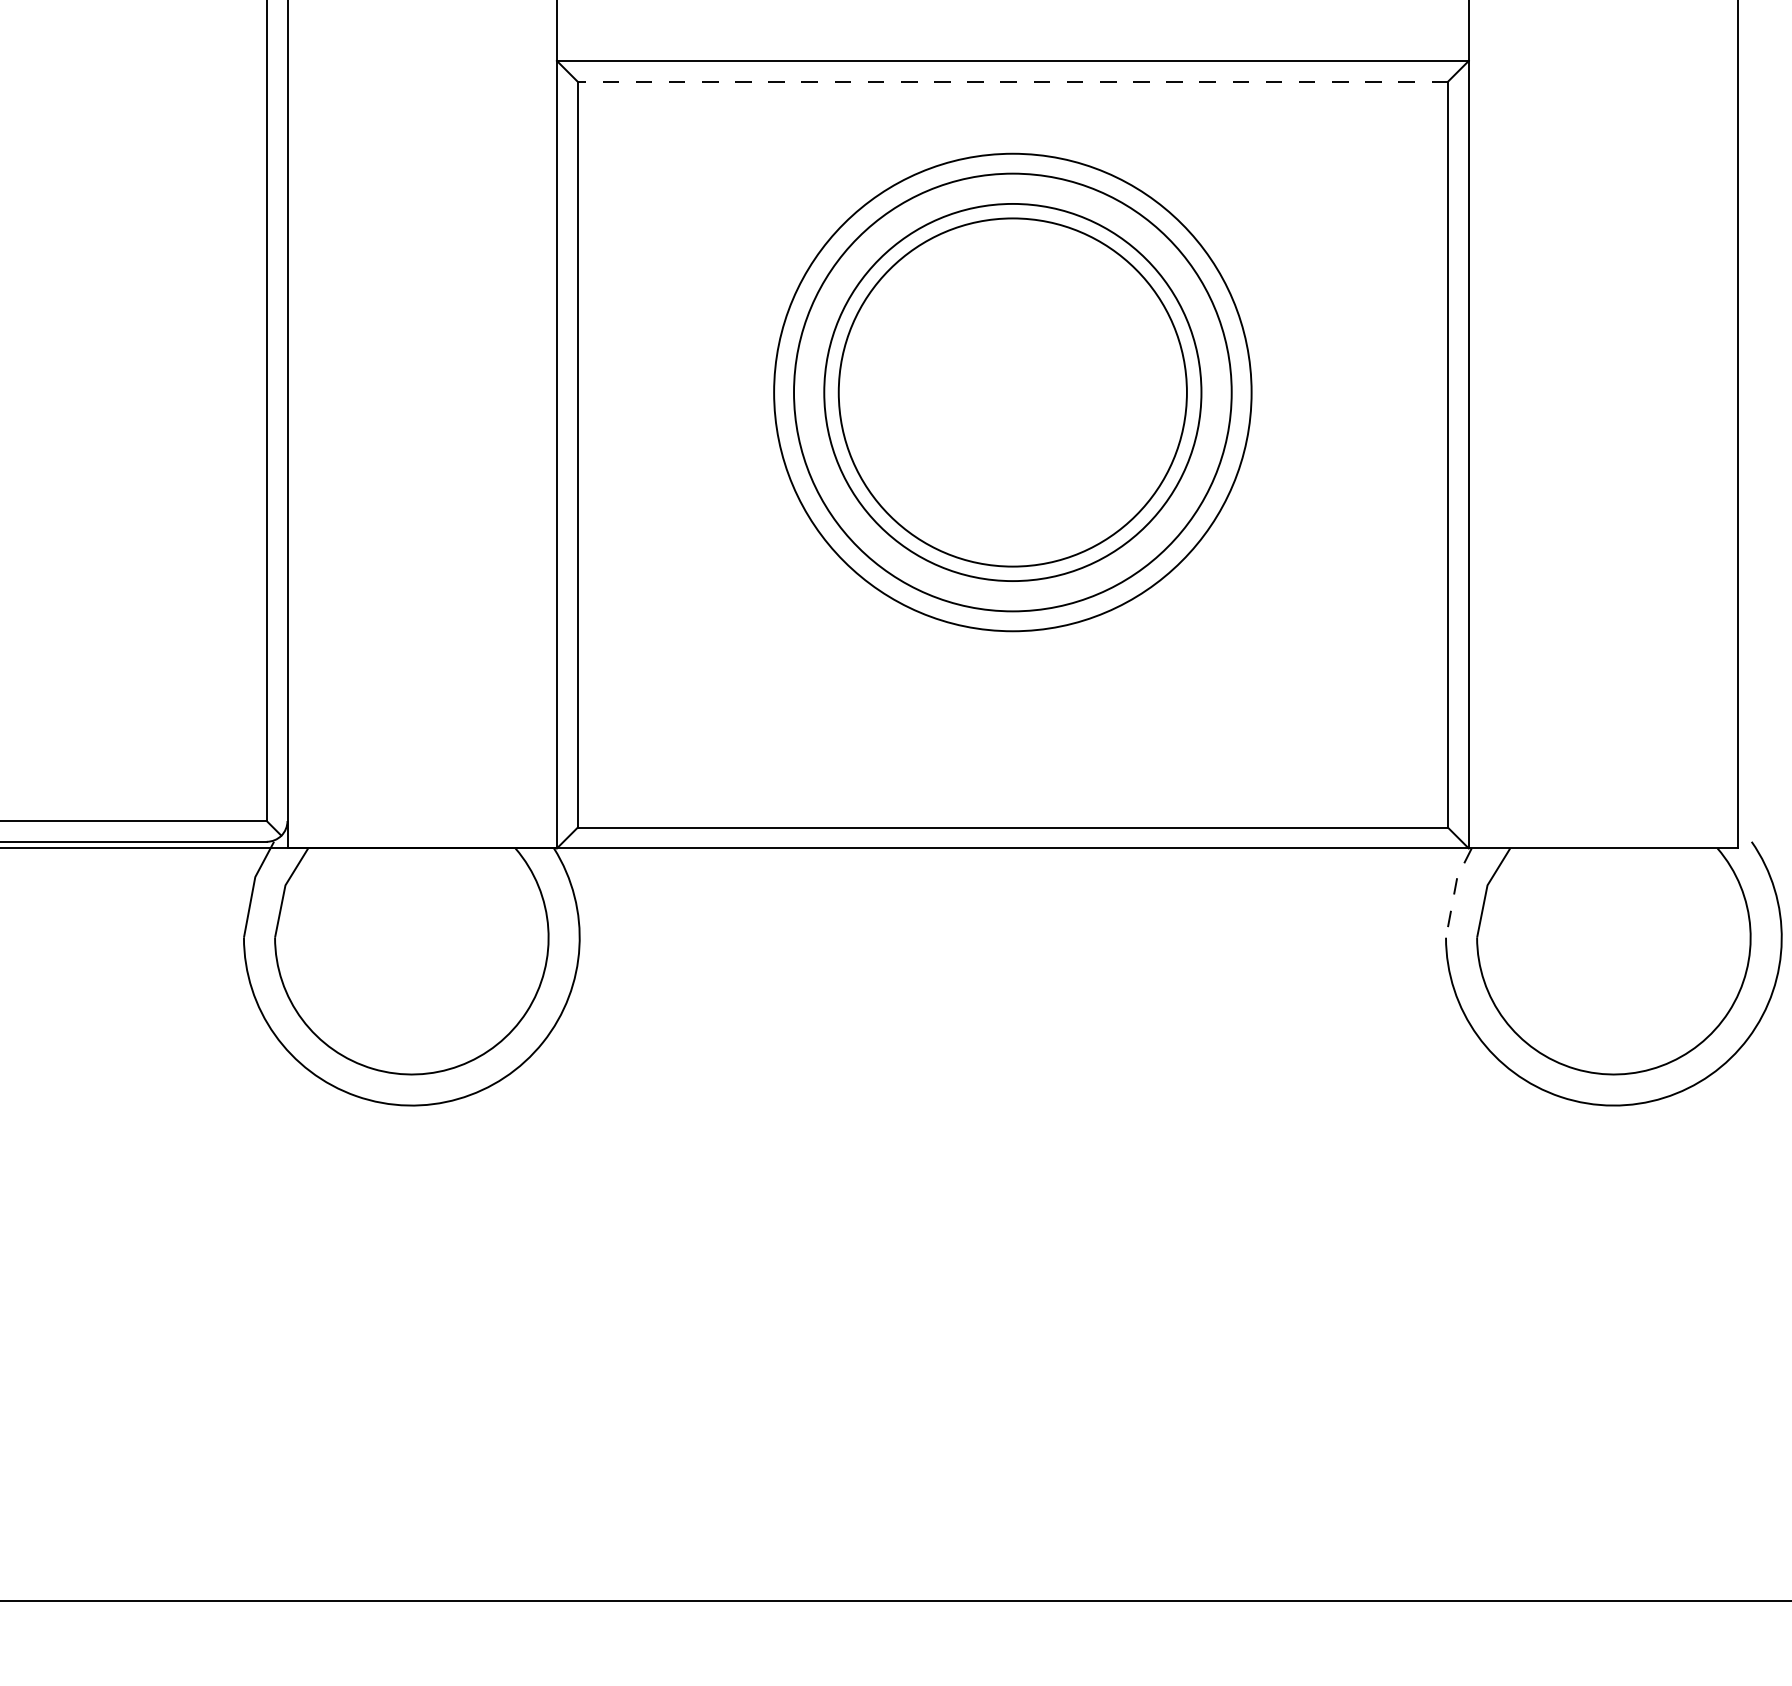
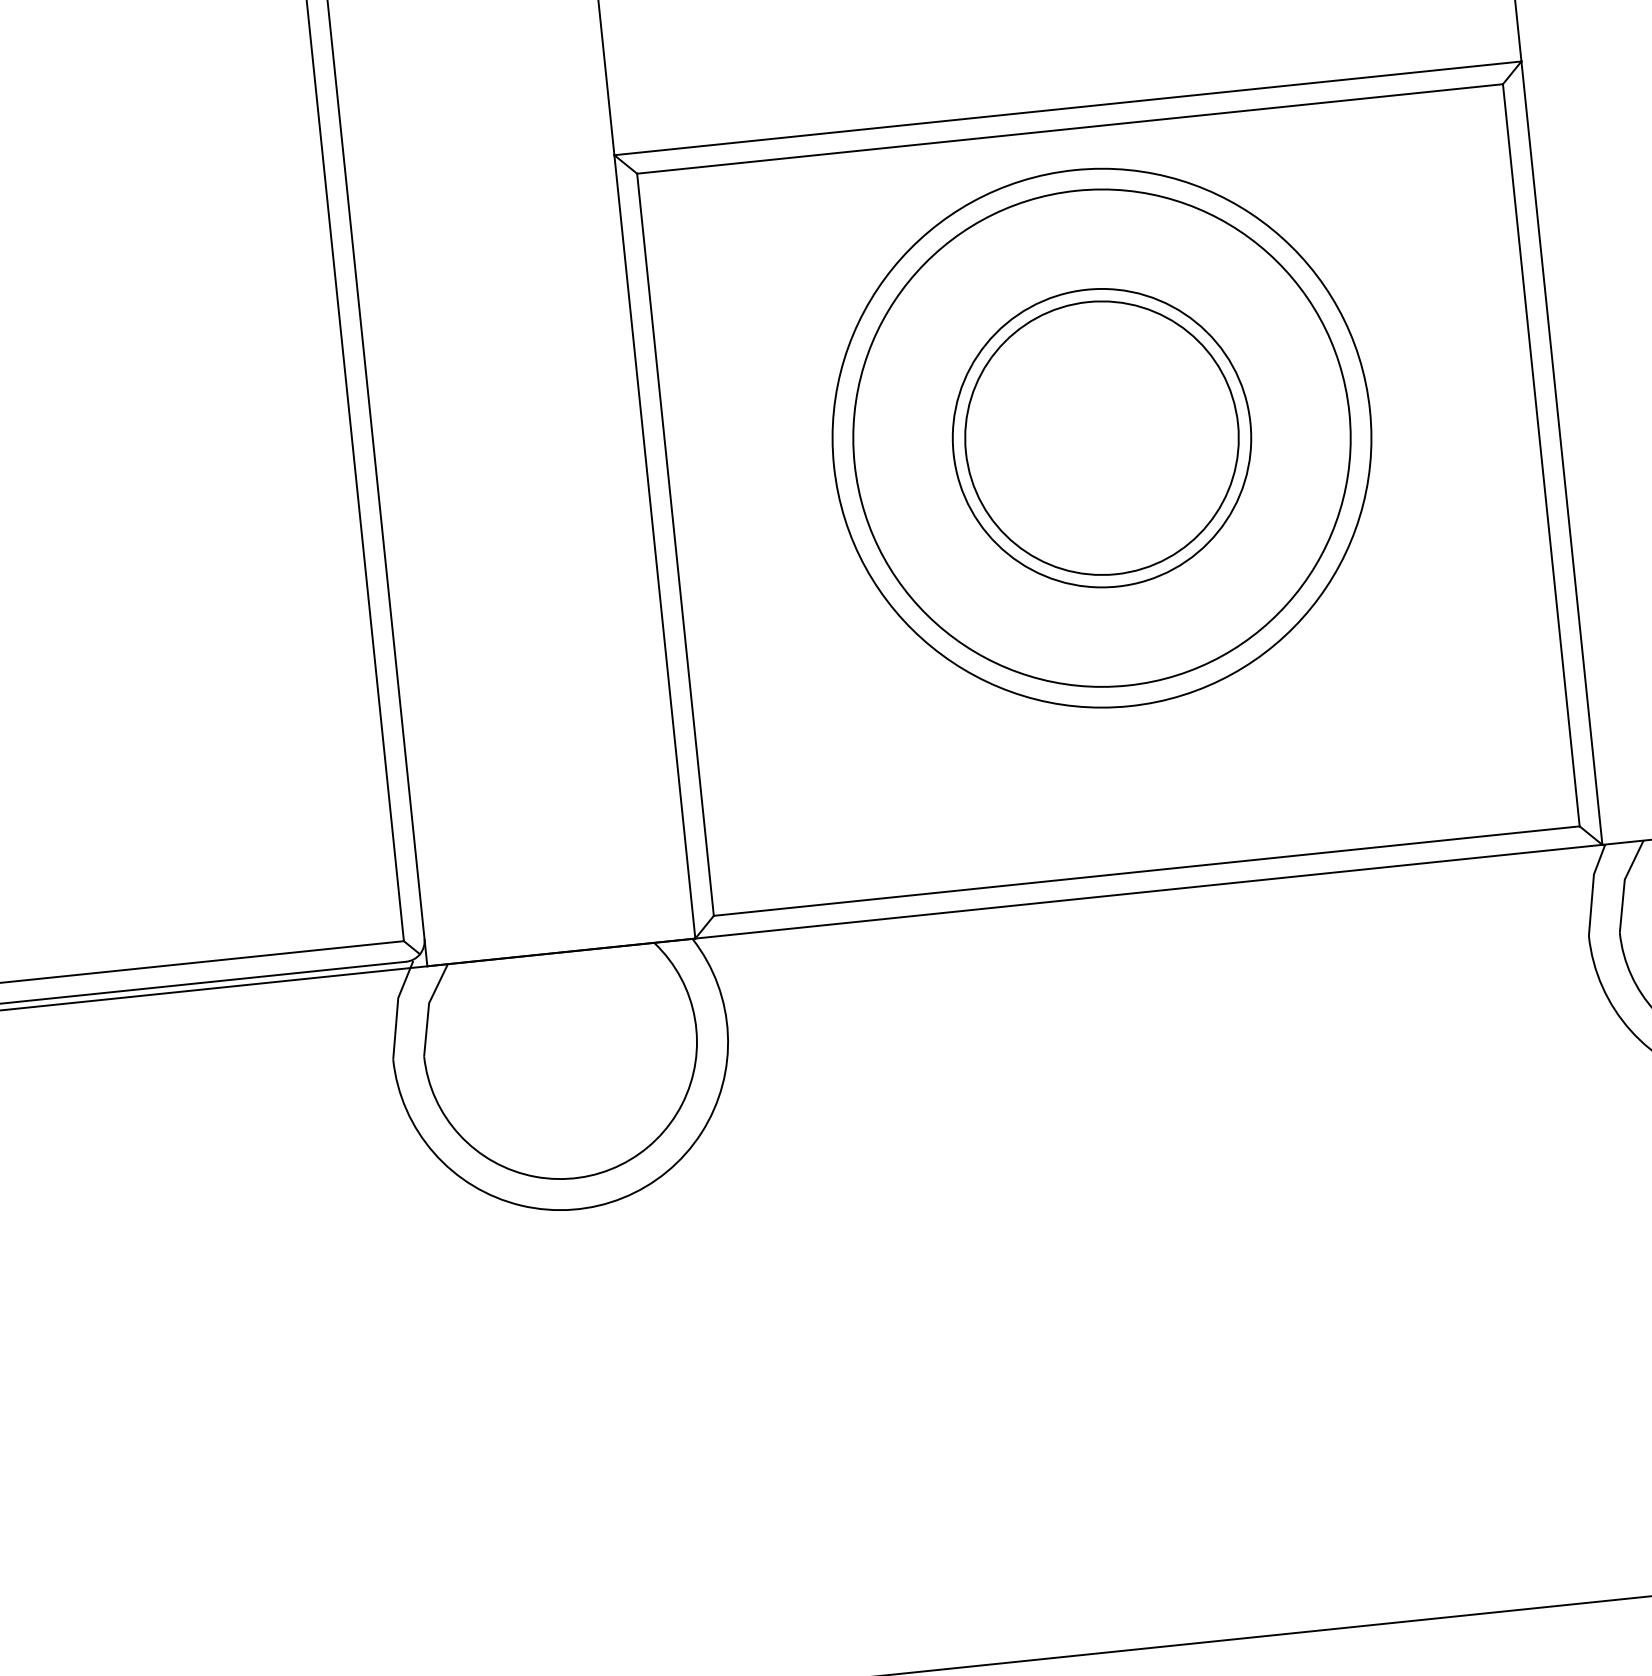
line: (1012, 81) -> (1069, 128), dashed -> solid
circle: (1012, 392) -> (1101, 438), size x0.62
circle: (1012, 392) -> (1101, 438), size x0.62
circle: (1012, 392) -> (1101, 438), size x1.43
circle: (1012, 392) -> (1101, 438), size x1.43
line: (1454, 891) -> (1592, 889), dashed -> solid

